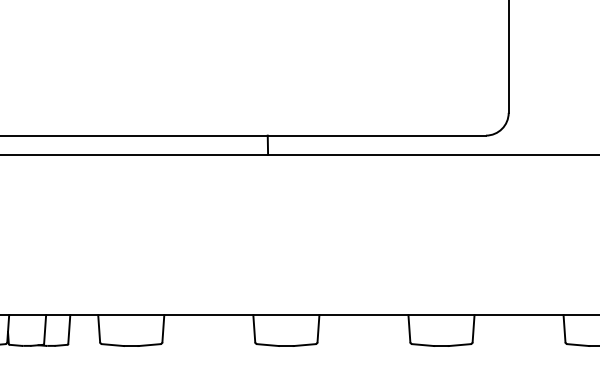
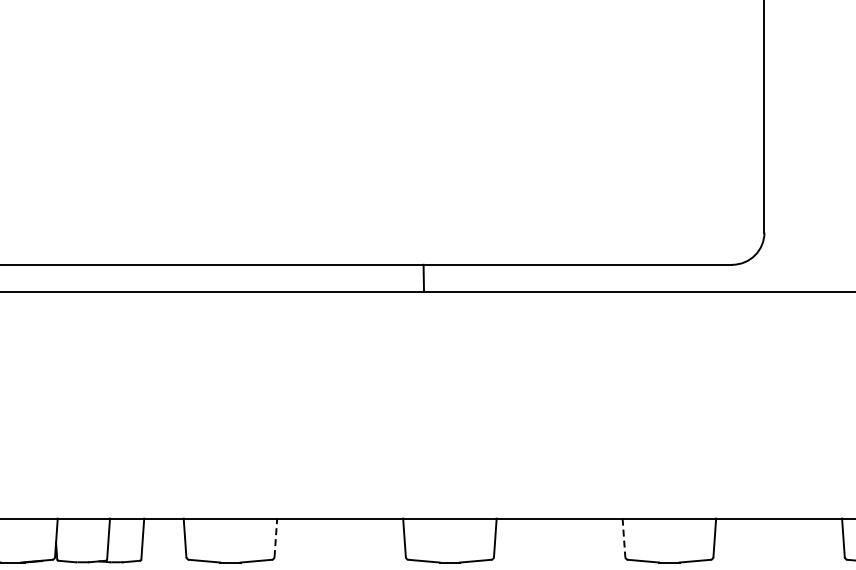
line: (163, 328) -> (275, 537), solid -> dashed
line: (409, 329) -> (624, 538), solid -> dashed

